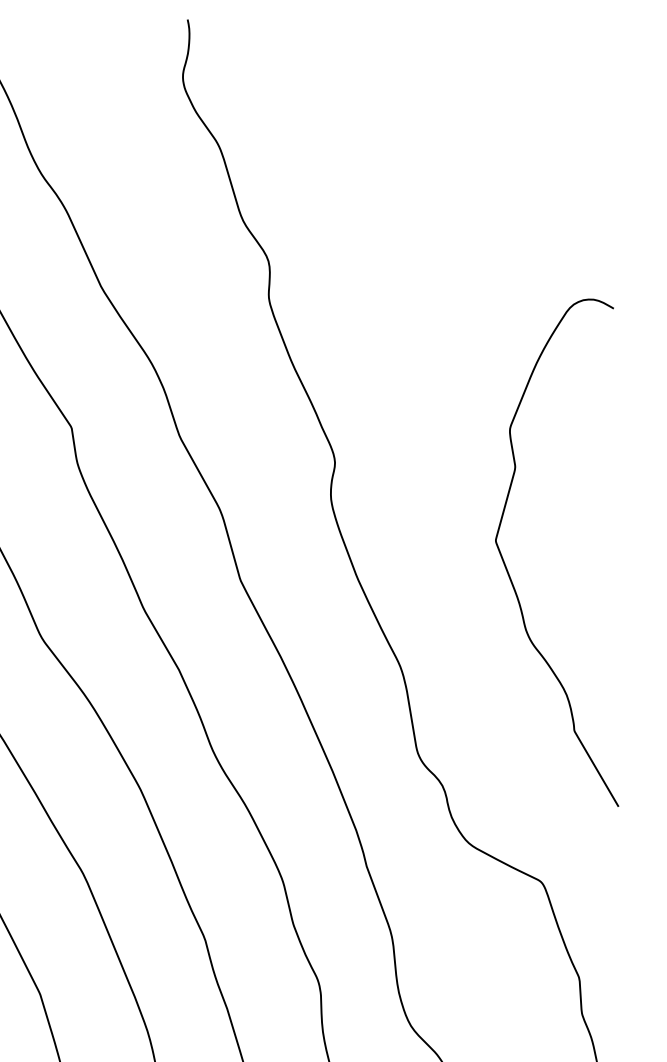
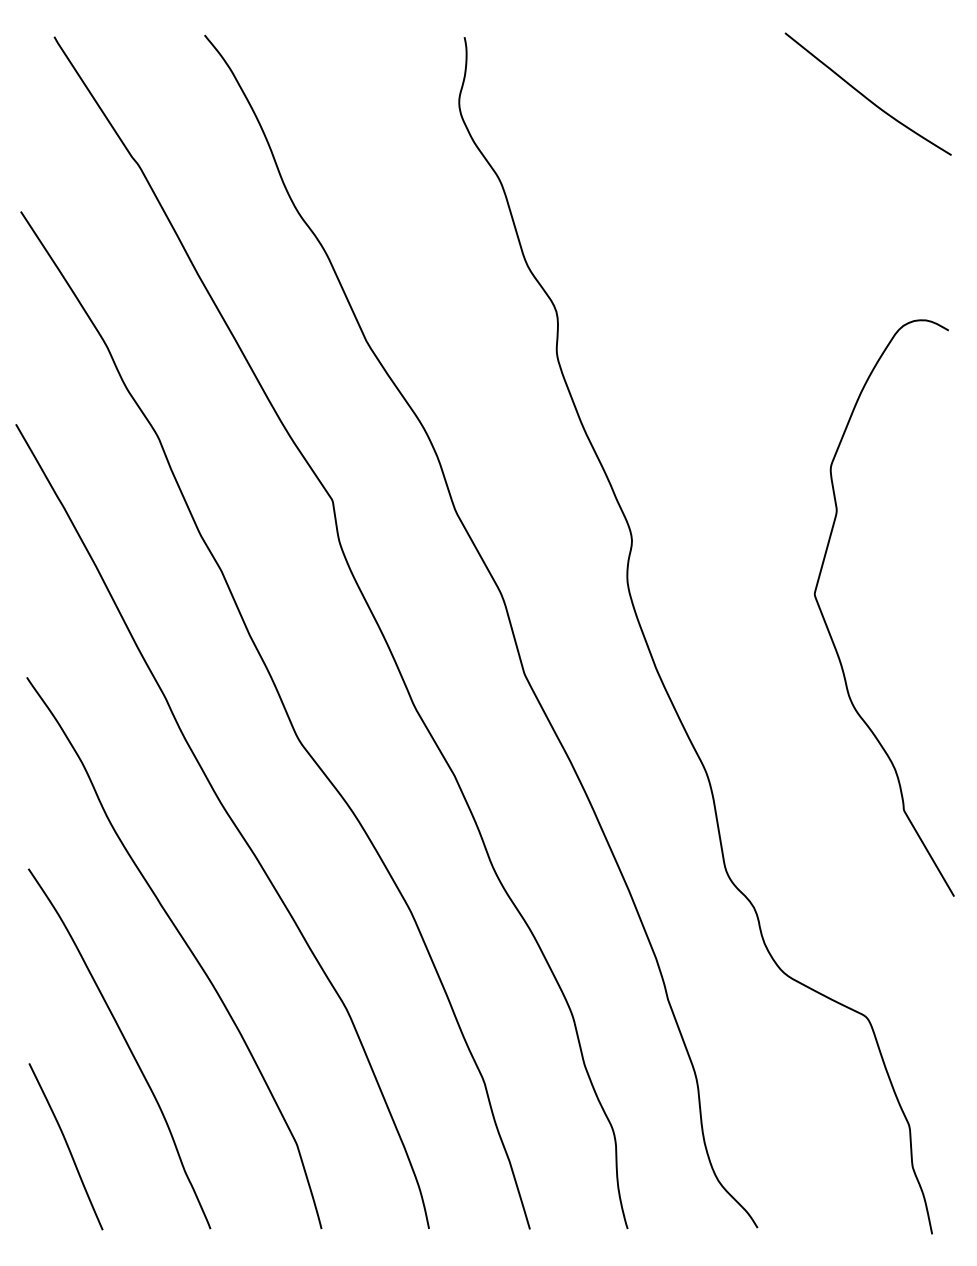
curve: (541, 71) -> (866, 96), added
curve: (507, 569) -> (828, 627), moved

